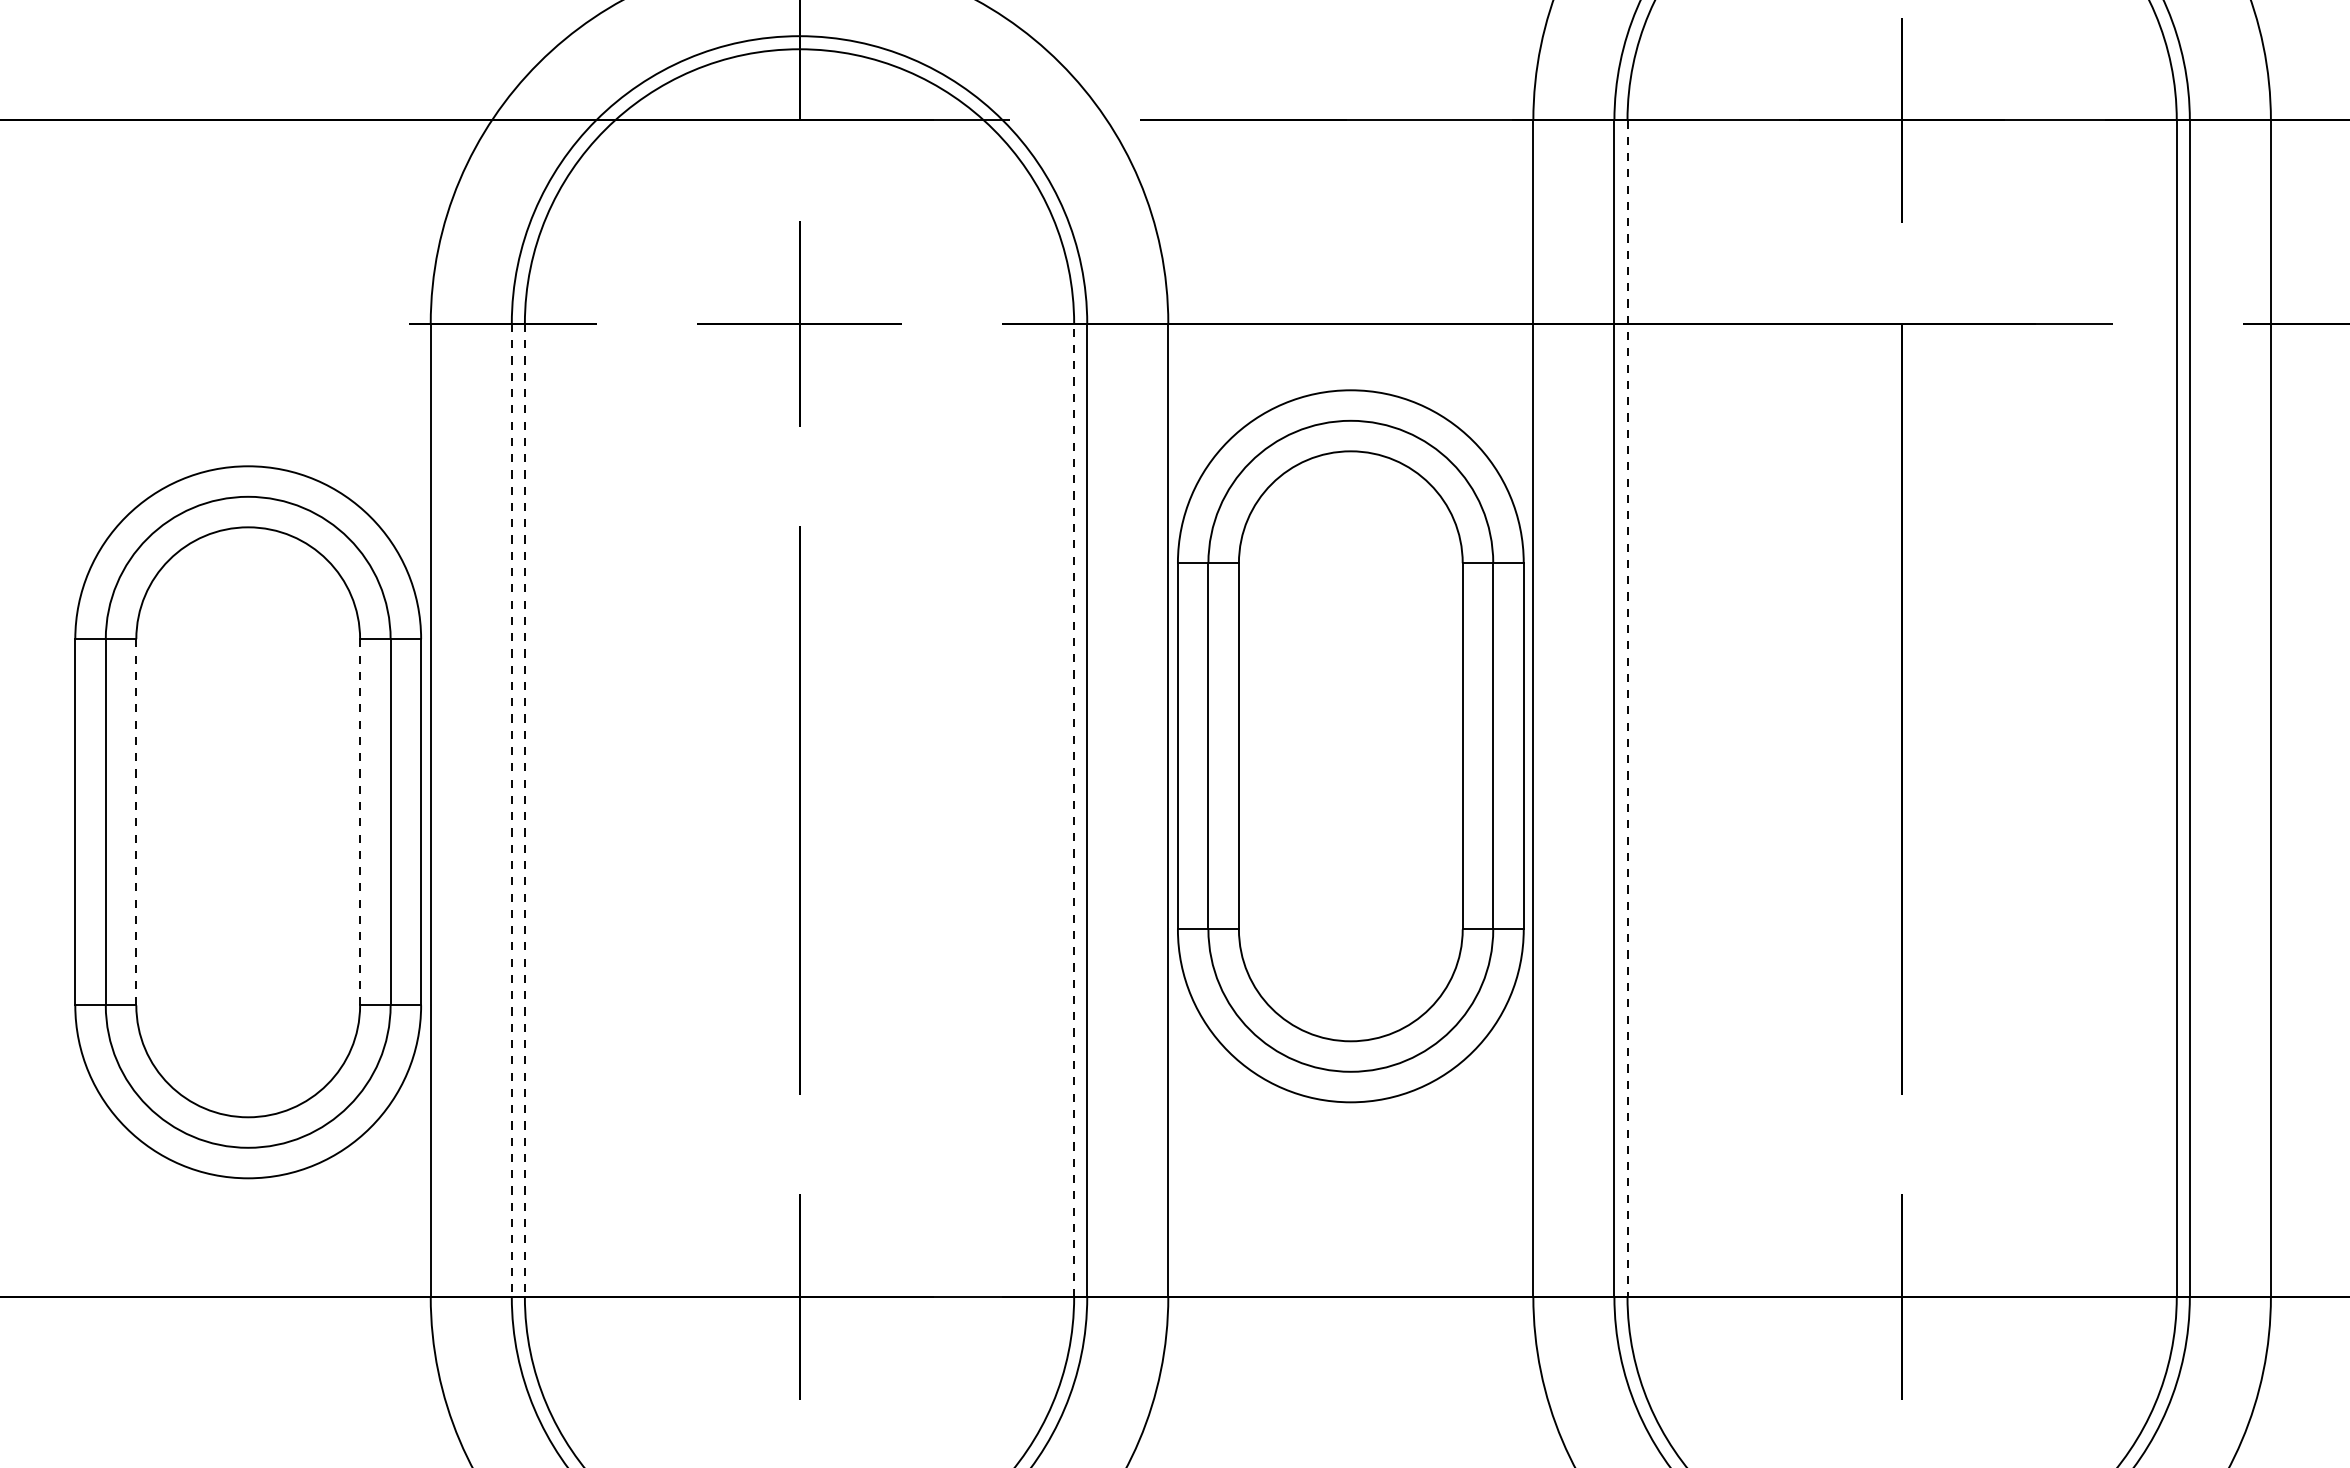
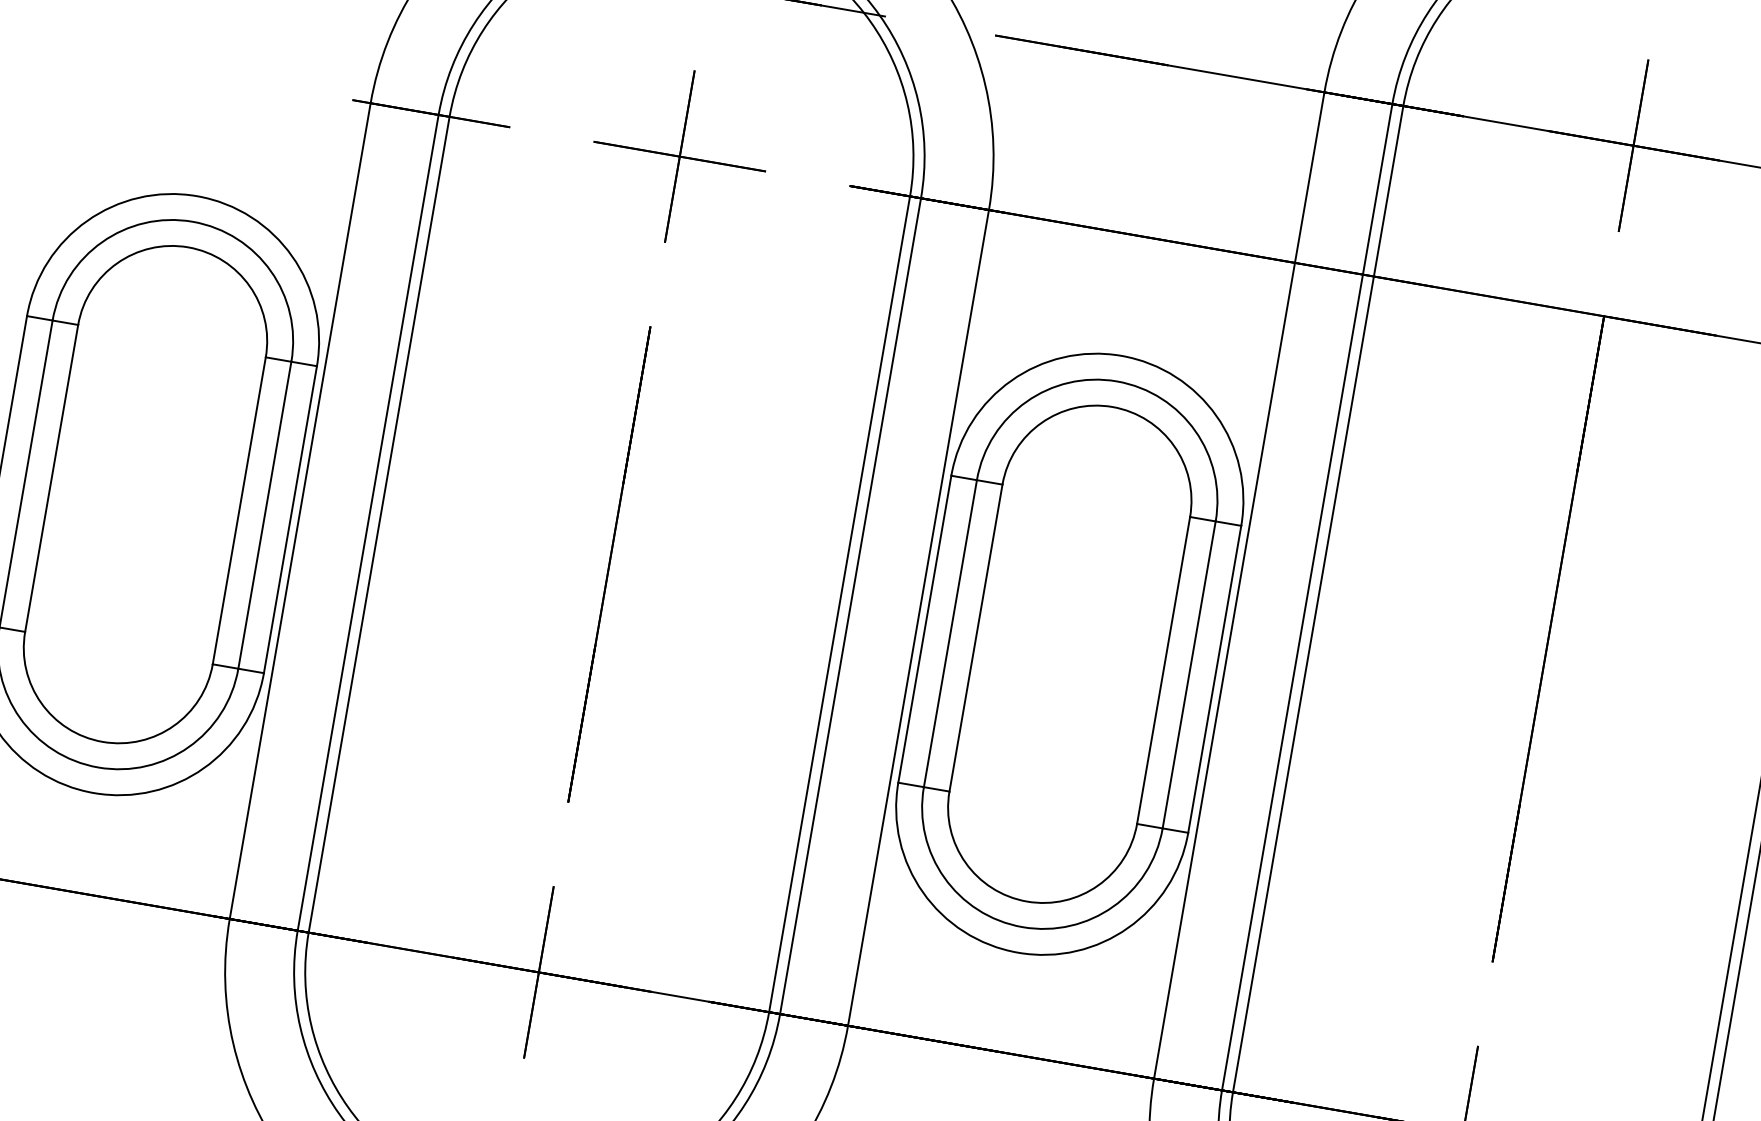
line: (1627, 709) -> (1318, 599), dashed -> solid
part: (1350, 746) -> (1069, 654), moved
line: (511, 810) -> (367, 522), dashed -> solid
line: (524, 810) -> (378, 524), dashed -> solid
line: (1074, 810) -> (839, 604), dashed -> solid
line: (360, 821) -> (239, 510), dashed -> solid
line: (136, 822) -> (51, 478), dashed -> solid

